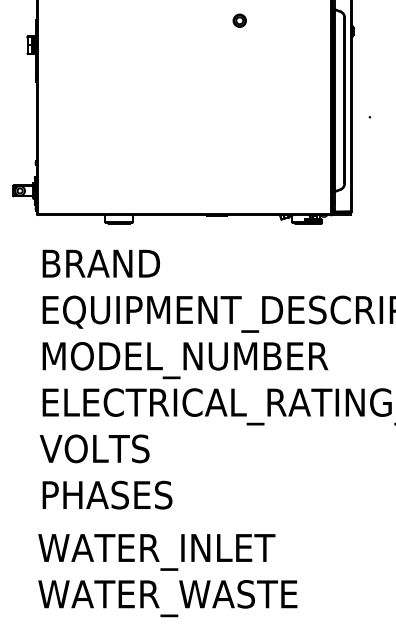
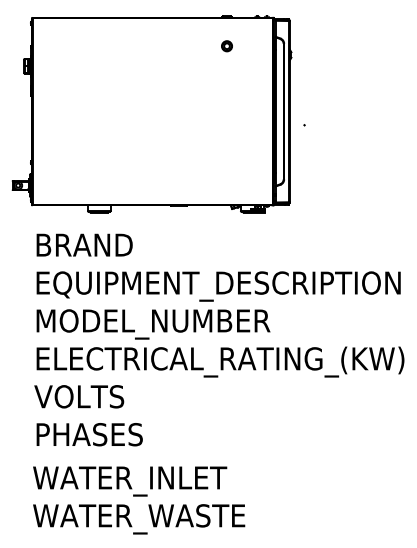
part: (239, 21) -> (226, 46), moved

